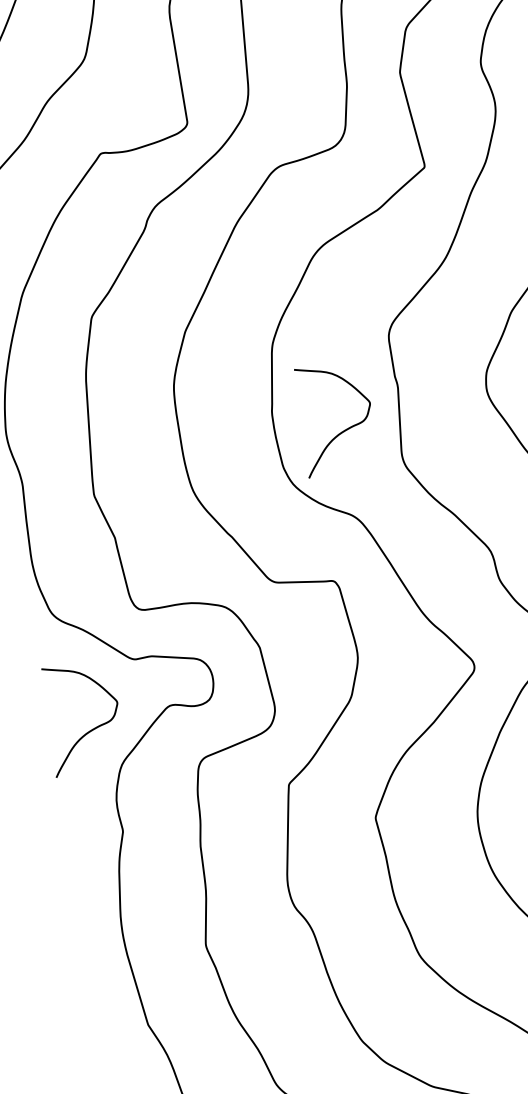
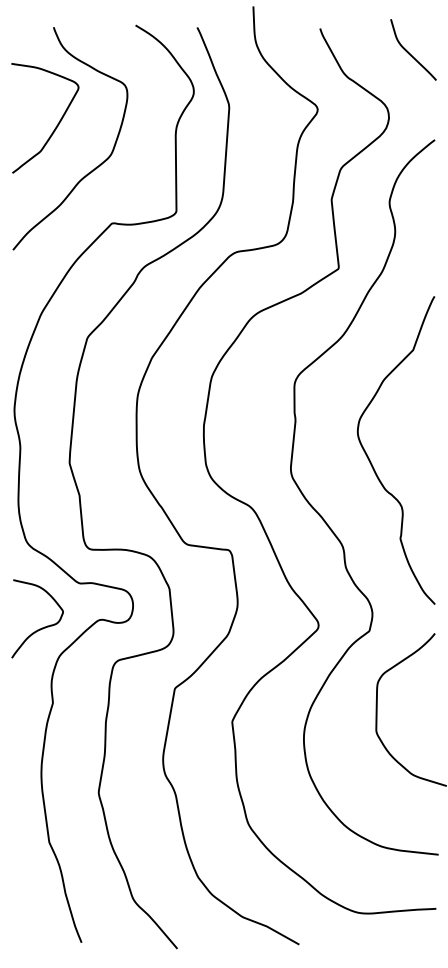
curve: (340, 431) -> (250, 445), removed

